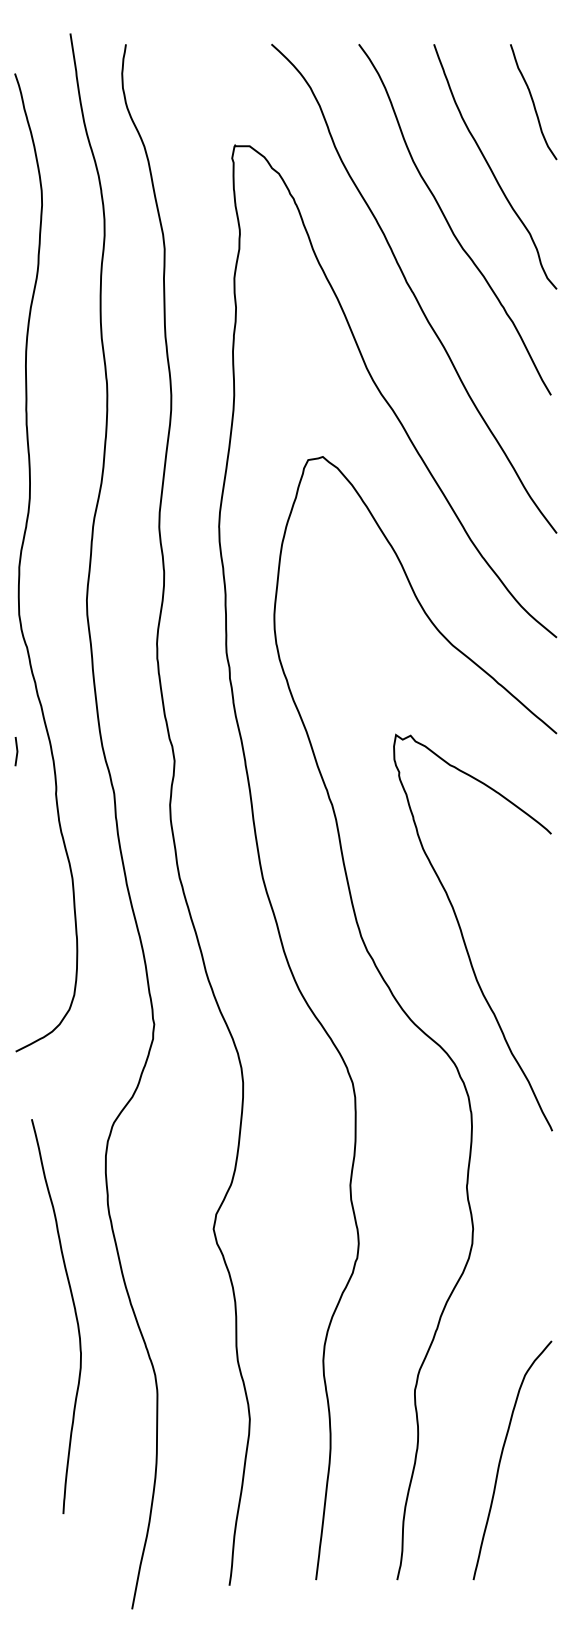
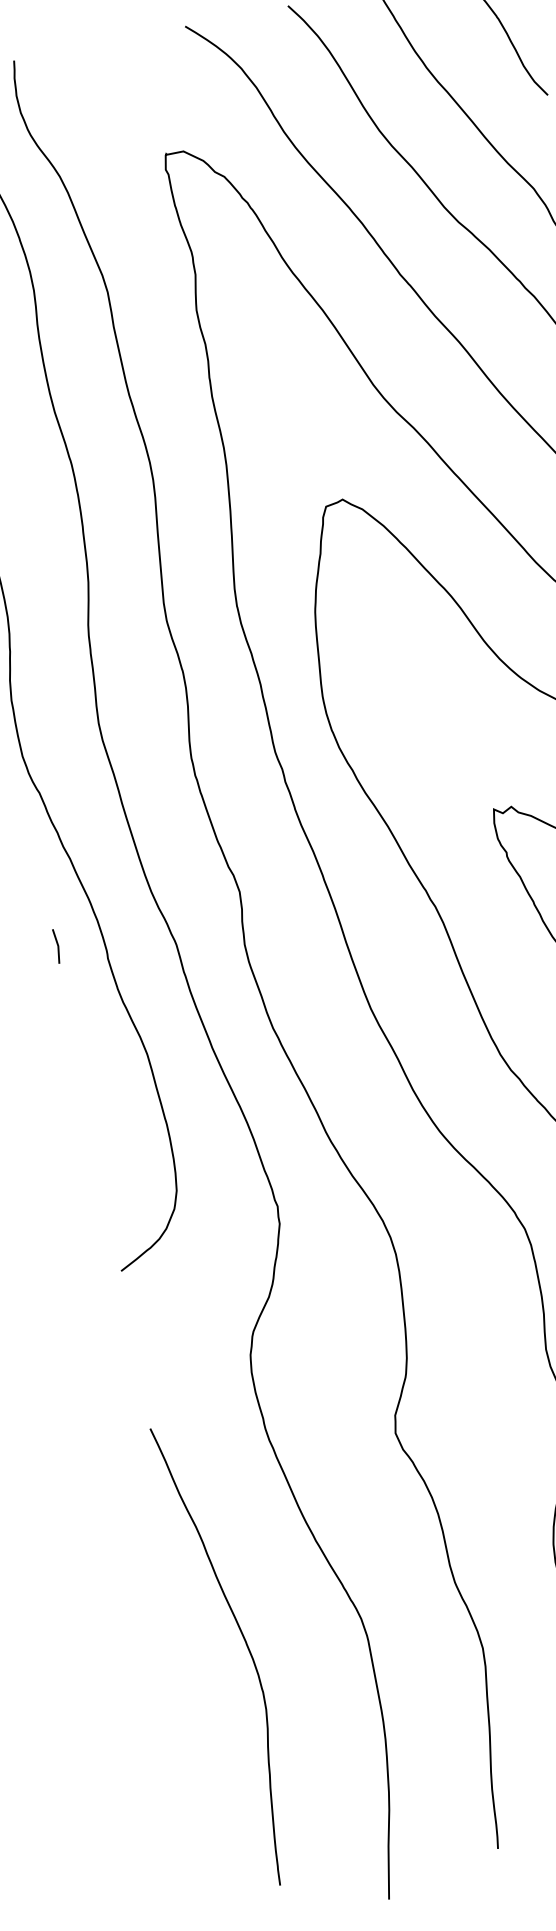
line: (16, 751) -> (57, 946), moved
curve: (74, 1312) -> (245, 1645), moved

